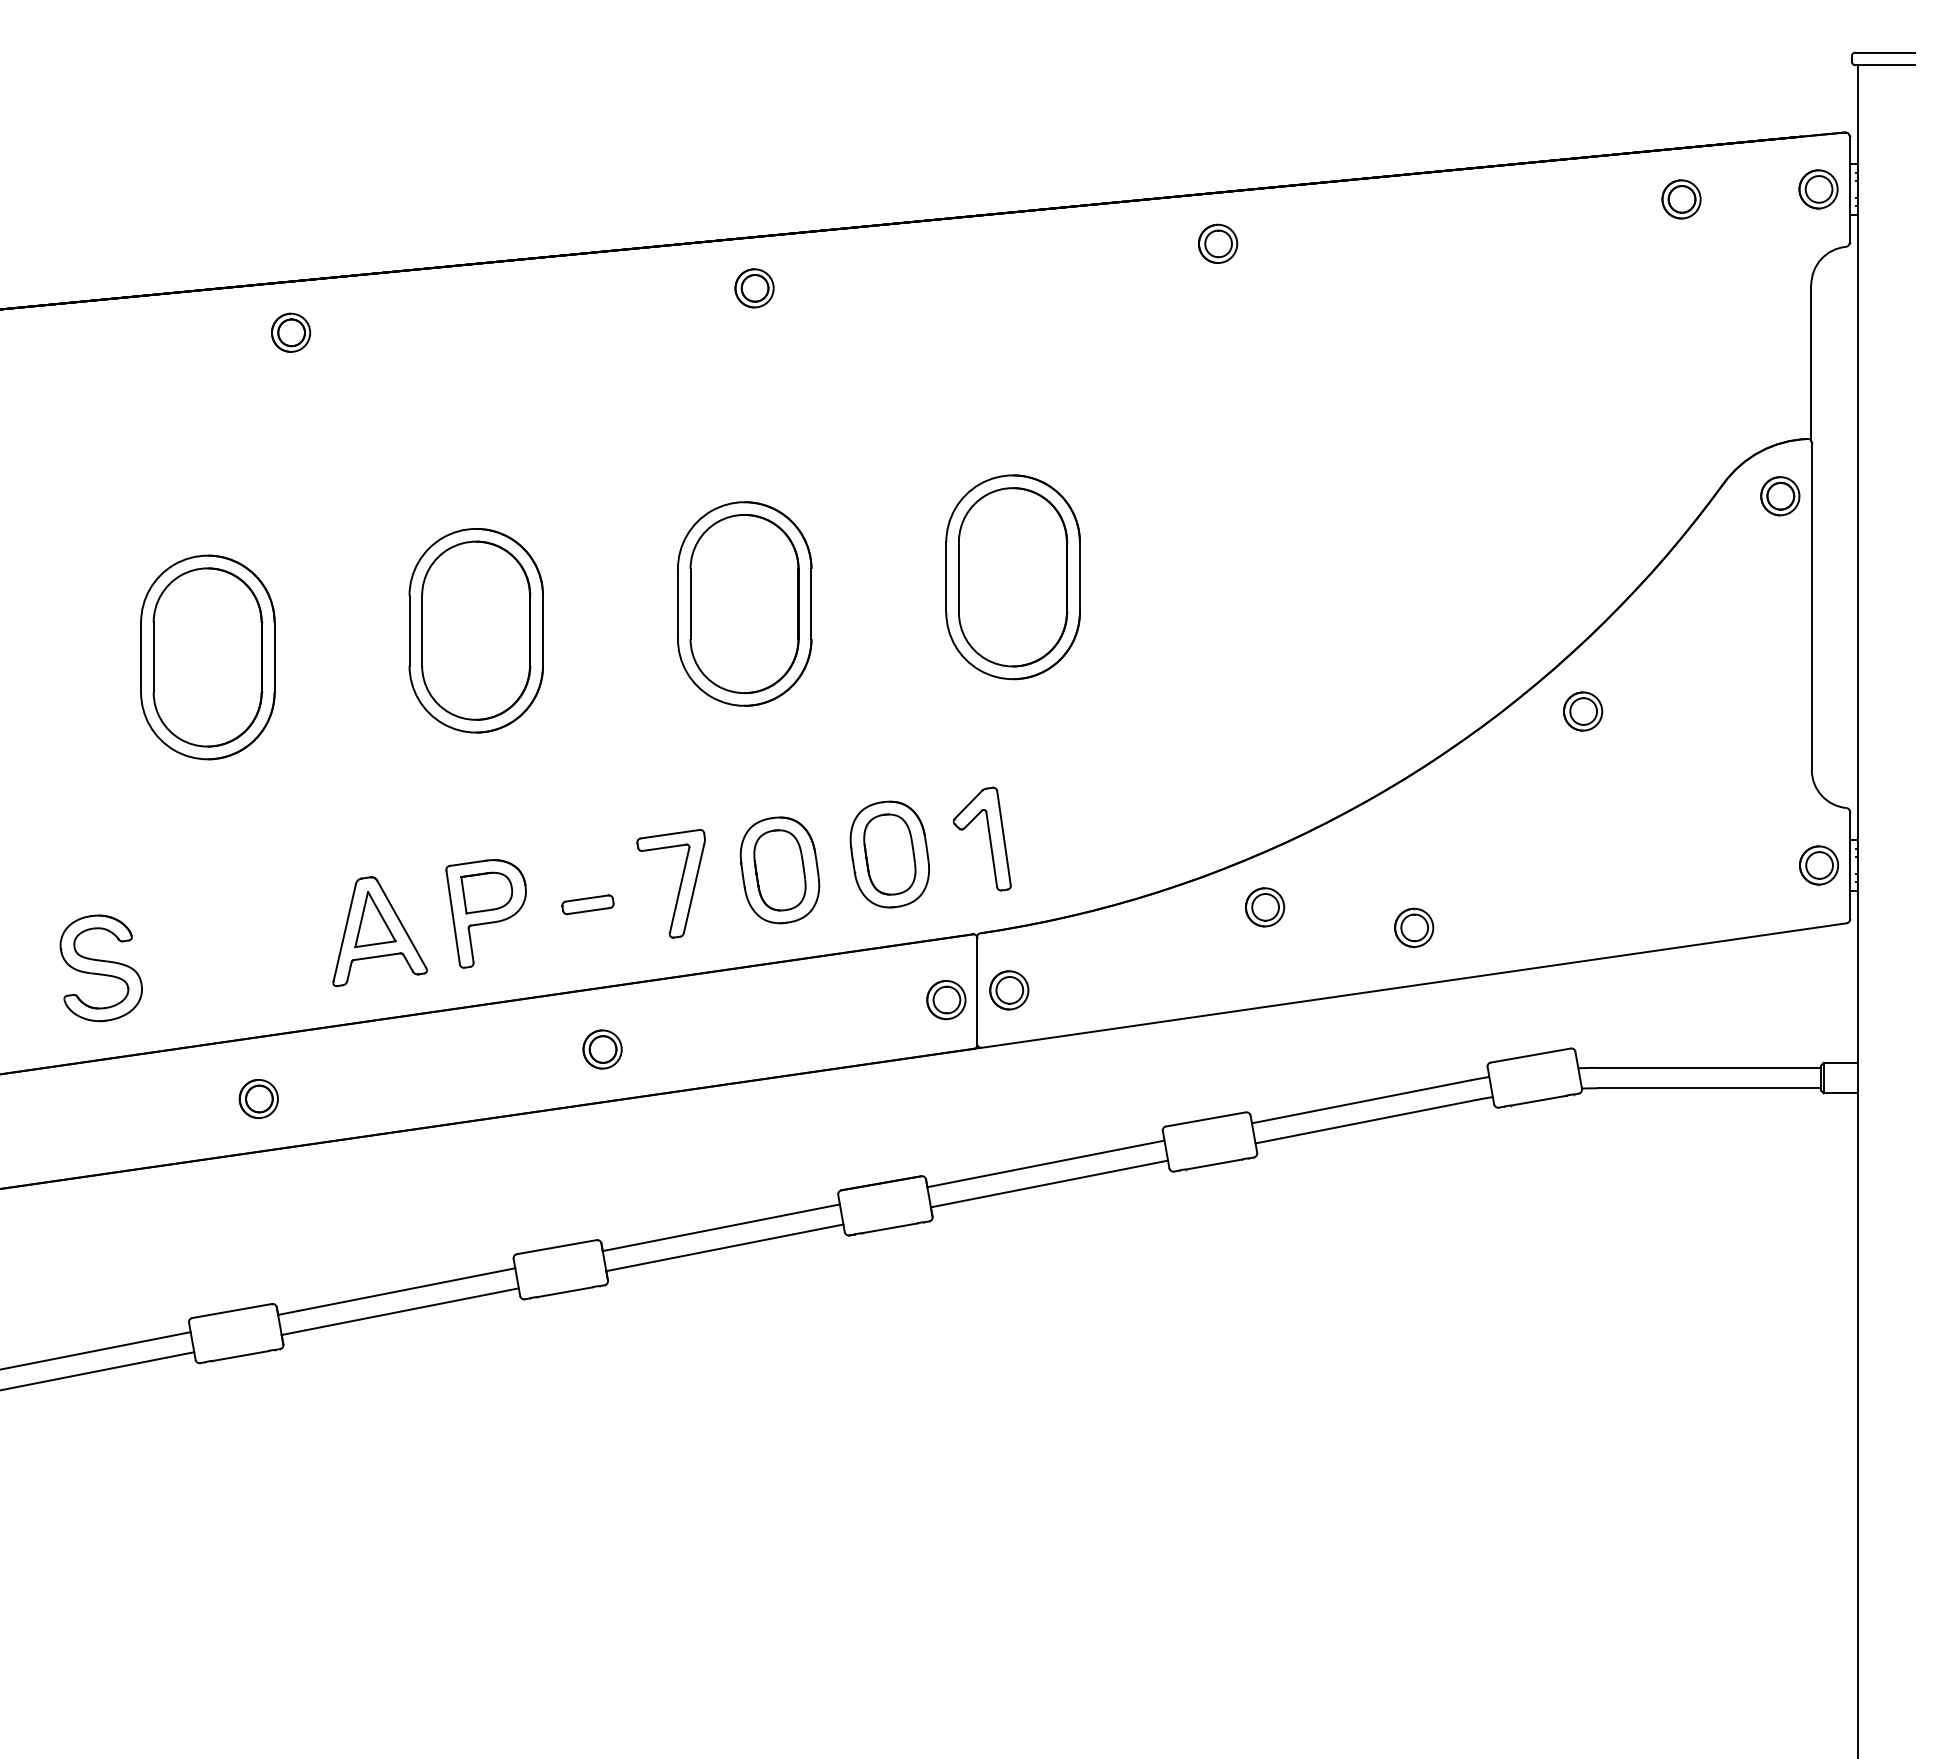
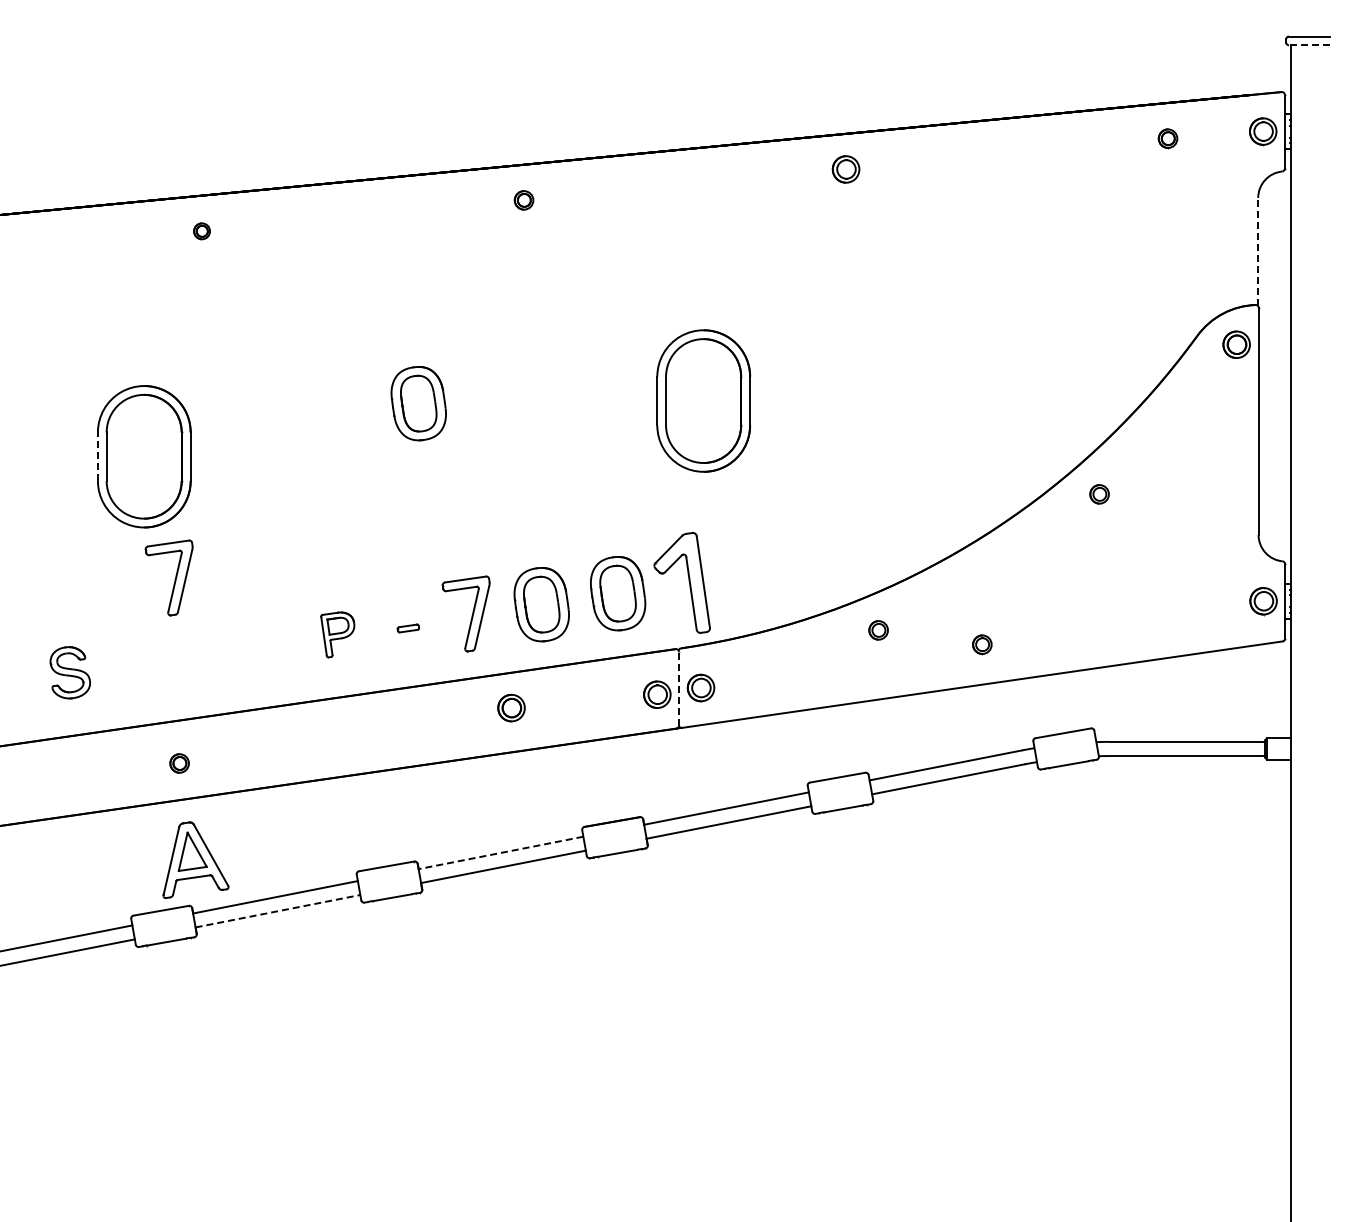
line: (1885, 65) -> (1309, 45), solid -> dashed
part: (1680, 199) -> (1167, 138), size x0.7
part: (753, 288) -> (523, 200), size x0.7
part: (290, 333) -> (201, 231), size x0.6
line: (1811, 361) -> (1258, 251), solid -> dashed
part: (602, 580) -> (418, 403), added
part: (745, 603) -> (517, 419), removed
part: (475, 629) -> (330, 437), removed
line: (140, 657) -> (97, 456), solid -> dashed
part: (1582, 711) -> (1099, 494), size x0.7
part: (251, 834) -> (174, 579), added
part: (982, 838) -> (682, 582), size x1.4
part: (588, 904) -> (408, 628), size x0.6
part: (1264, 907) -> (878, 630), size x0.7
part: (485, 913) -> (337, 634), size x0.6
part: (1414, 927) -> (982, 644), size x0.7
part: (379, 930) -> (195, 859), moved
part: (101, 968) -> (70, 672), size x0.7
line: (976, 991) -> (678, 688), solid -> dashed
part: (602, 1048) -> (511, 707), moved
part: (258, 1099) -> (179, 763), size x0.7
line: (722, 1227) -> (501, 852), solid -> dashed
line: (399, 1312) -> (277, 911), solid -> dashed

